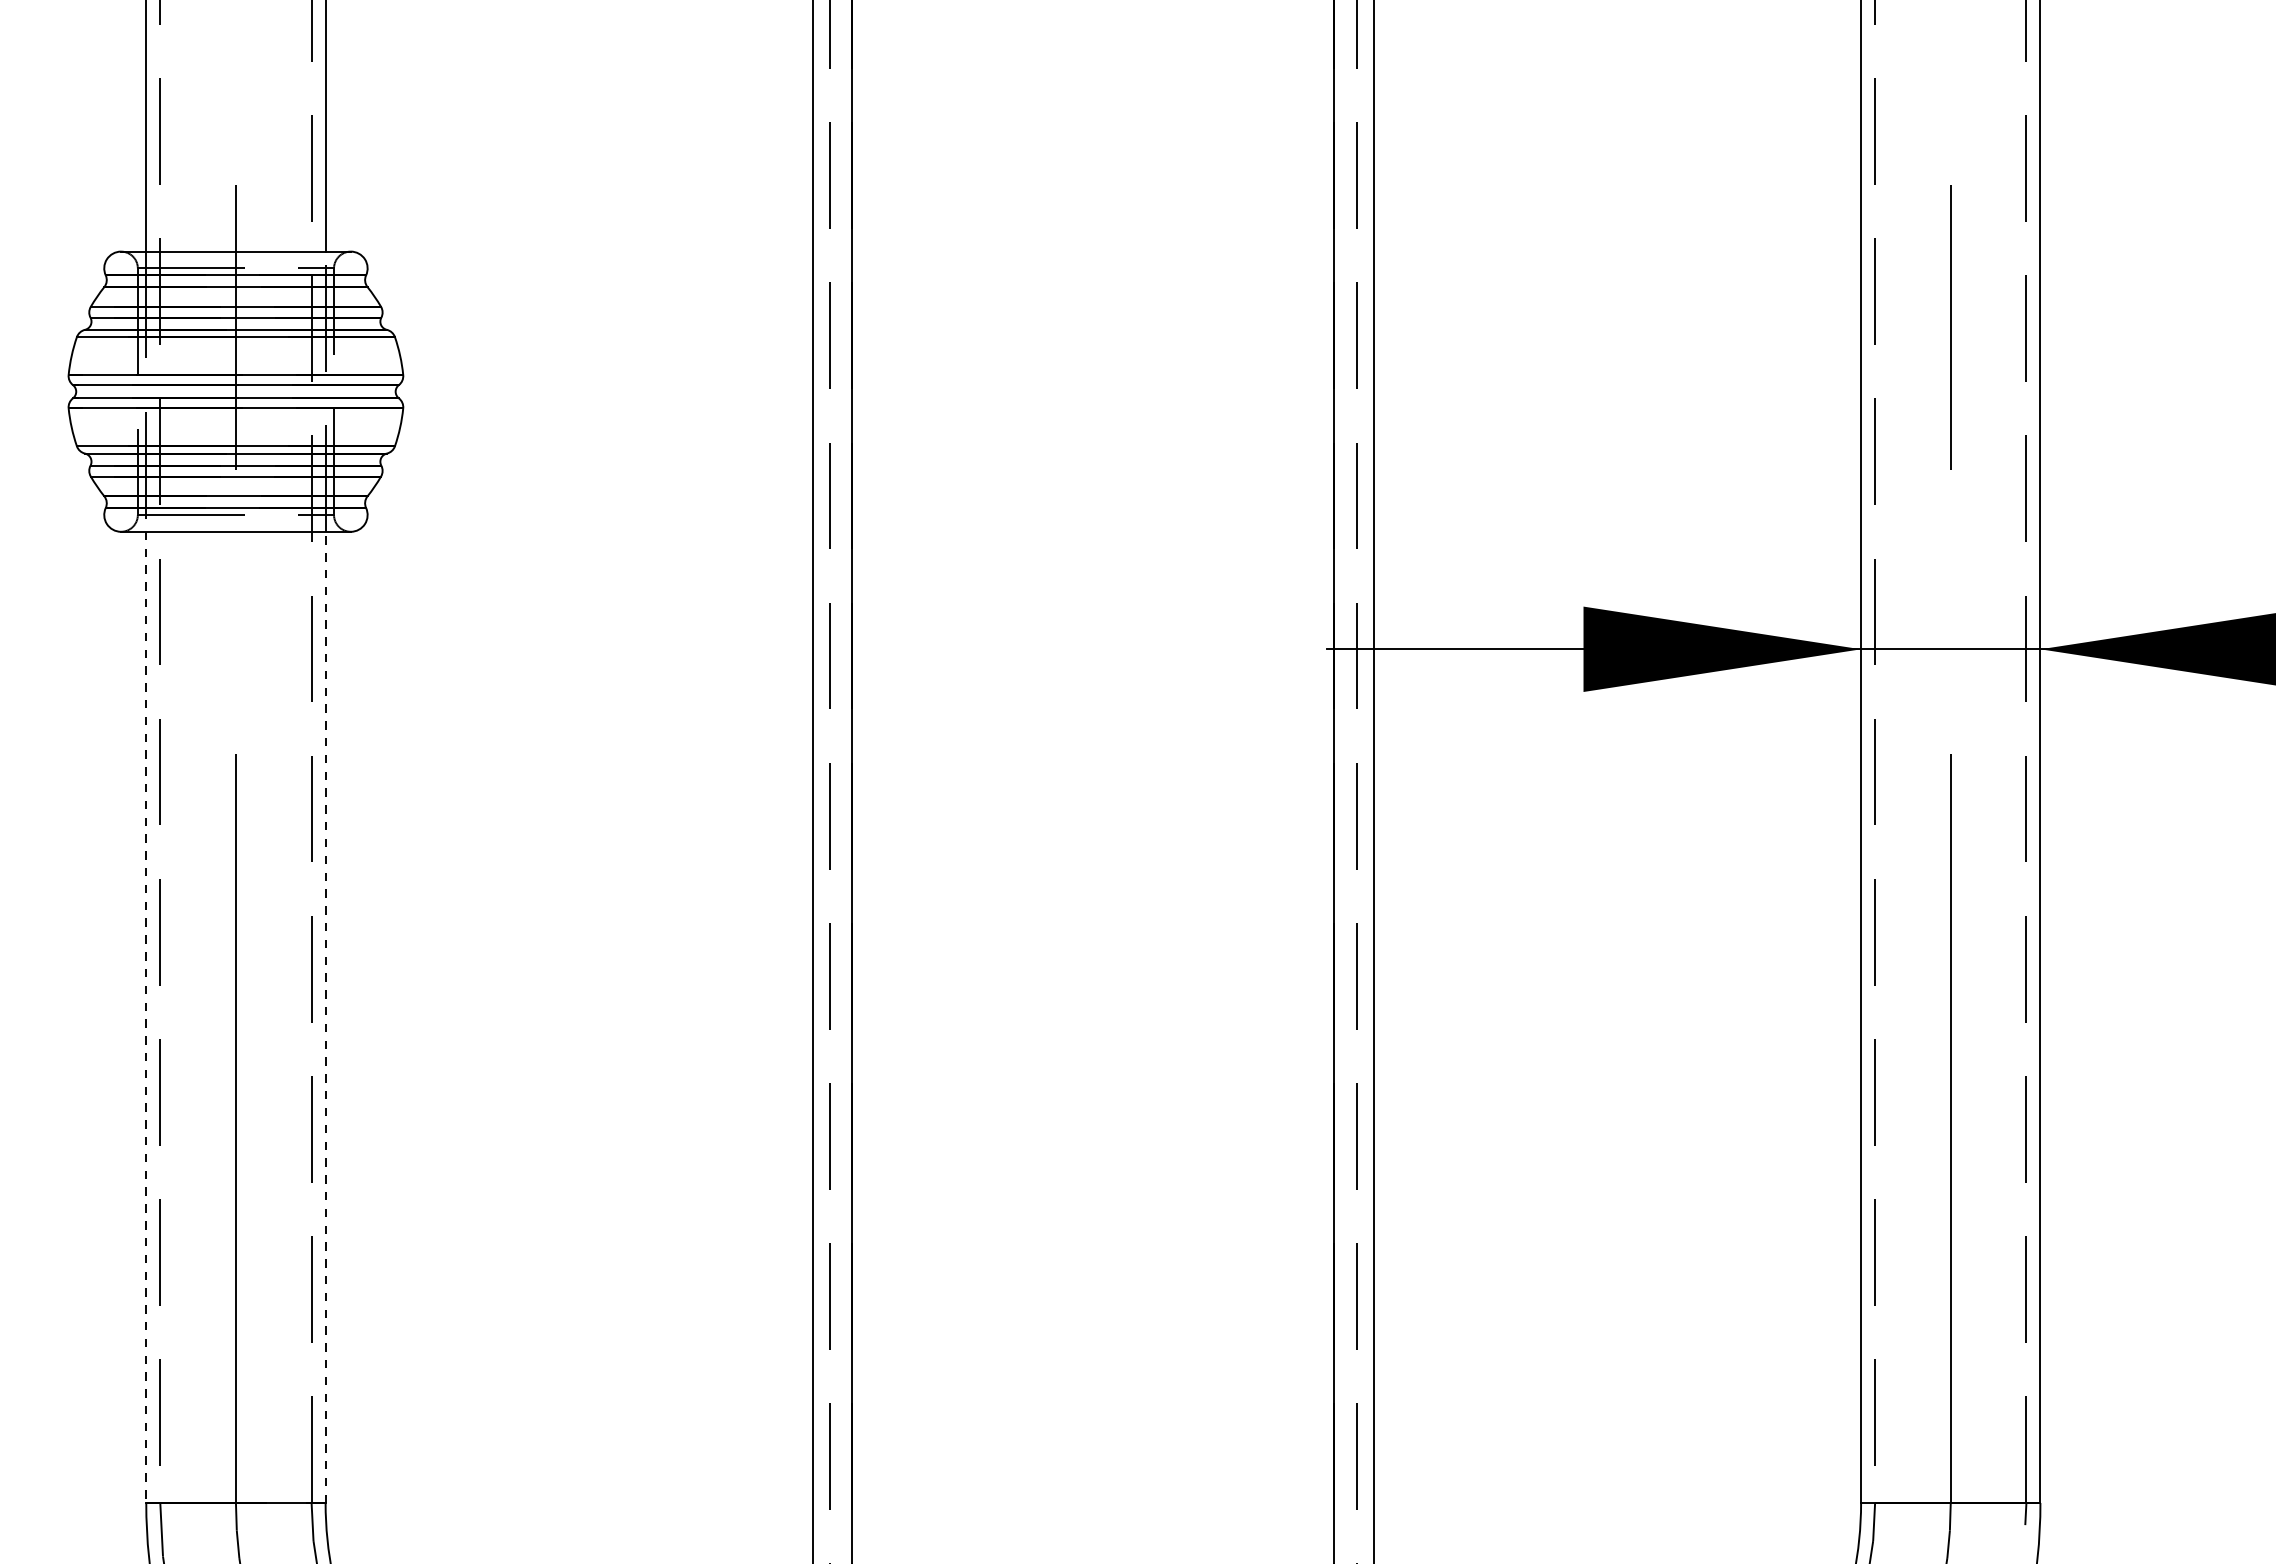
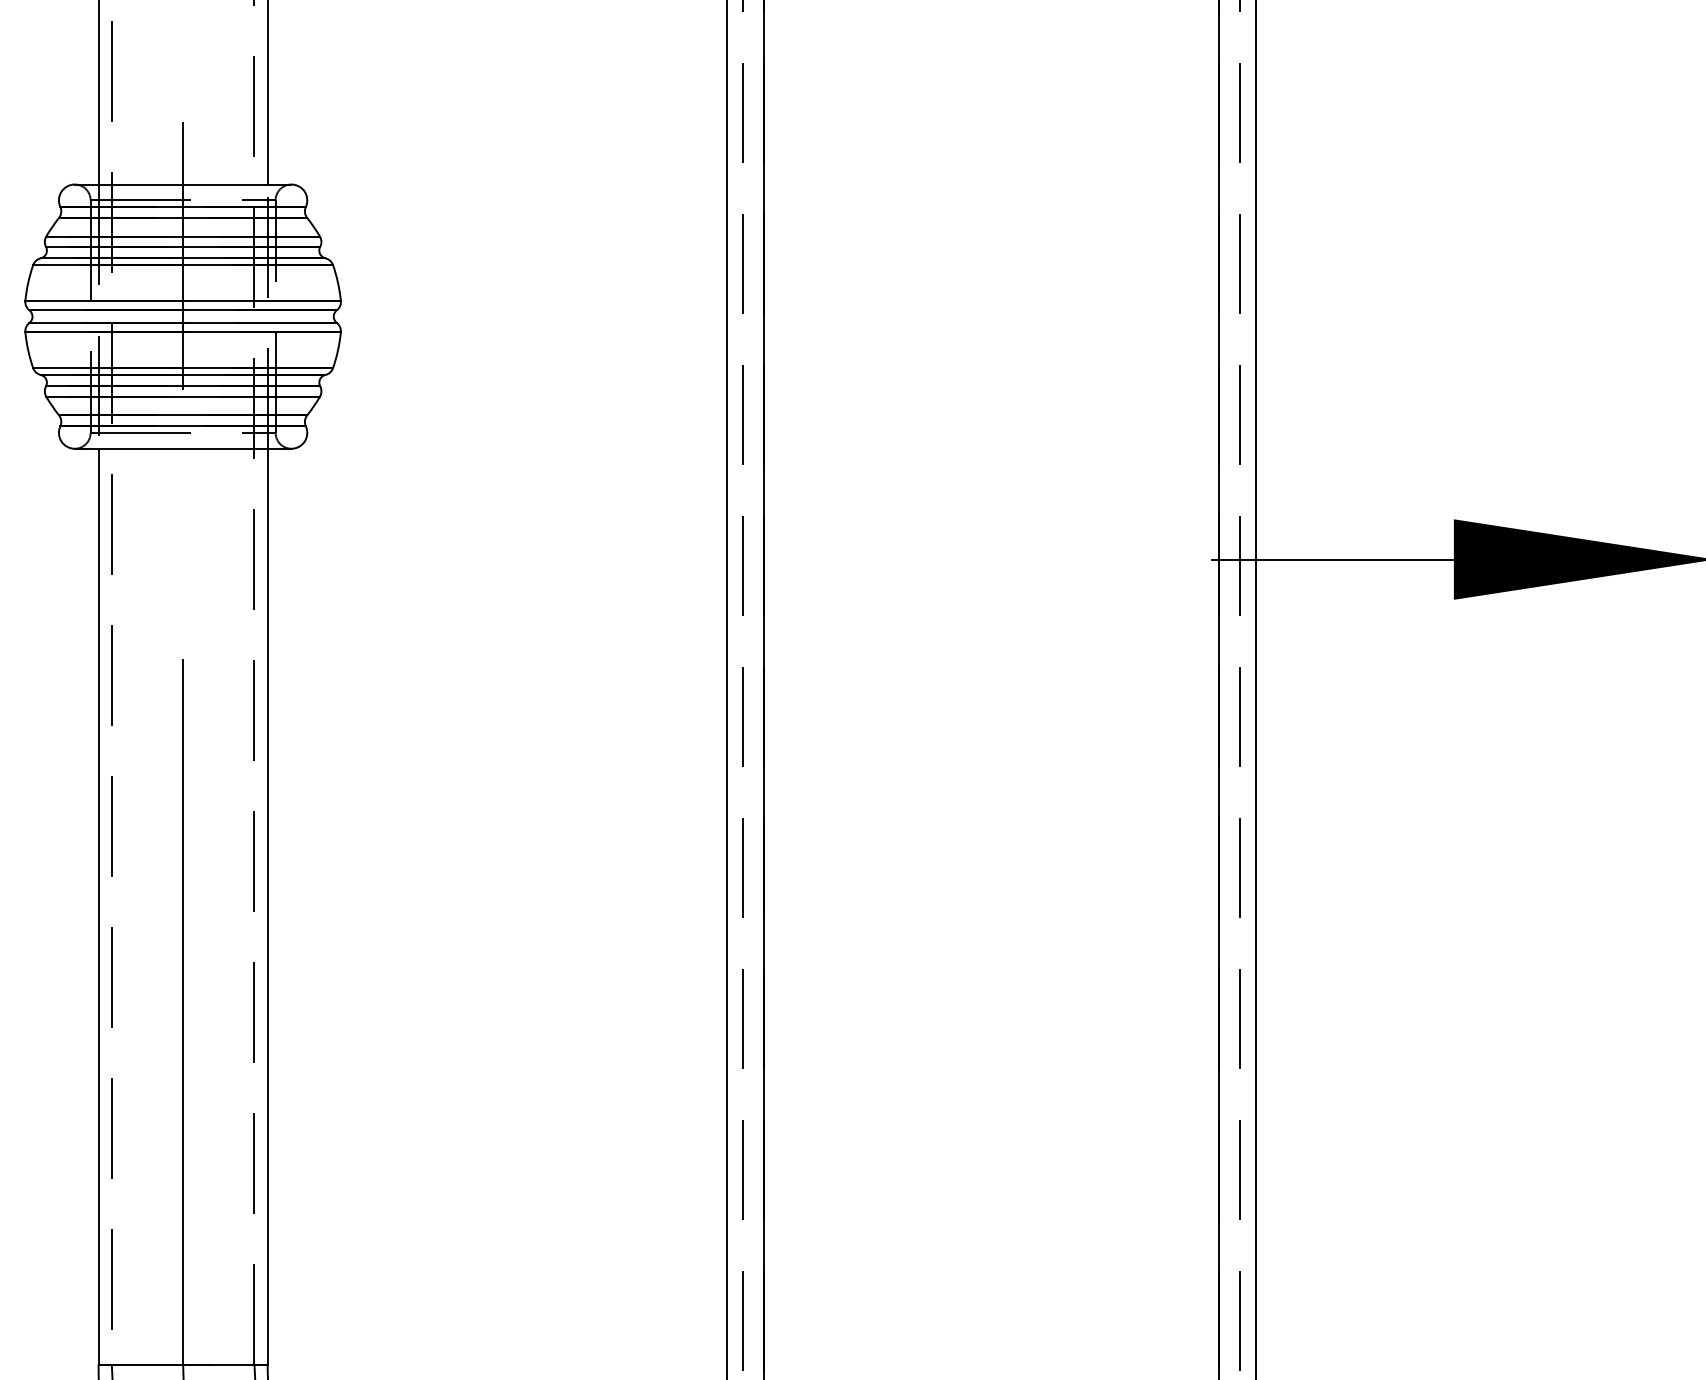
line: (146, 1017) -> (98, 906), dashed -> solid
line: (325, 1017) -> (267, 906), dashed -> solid

